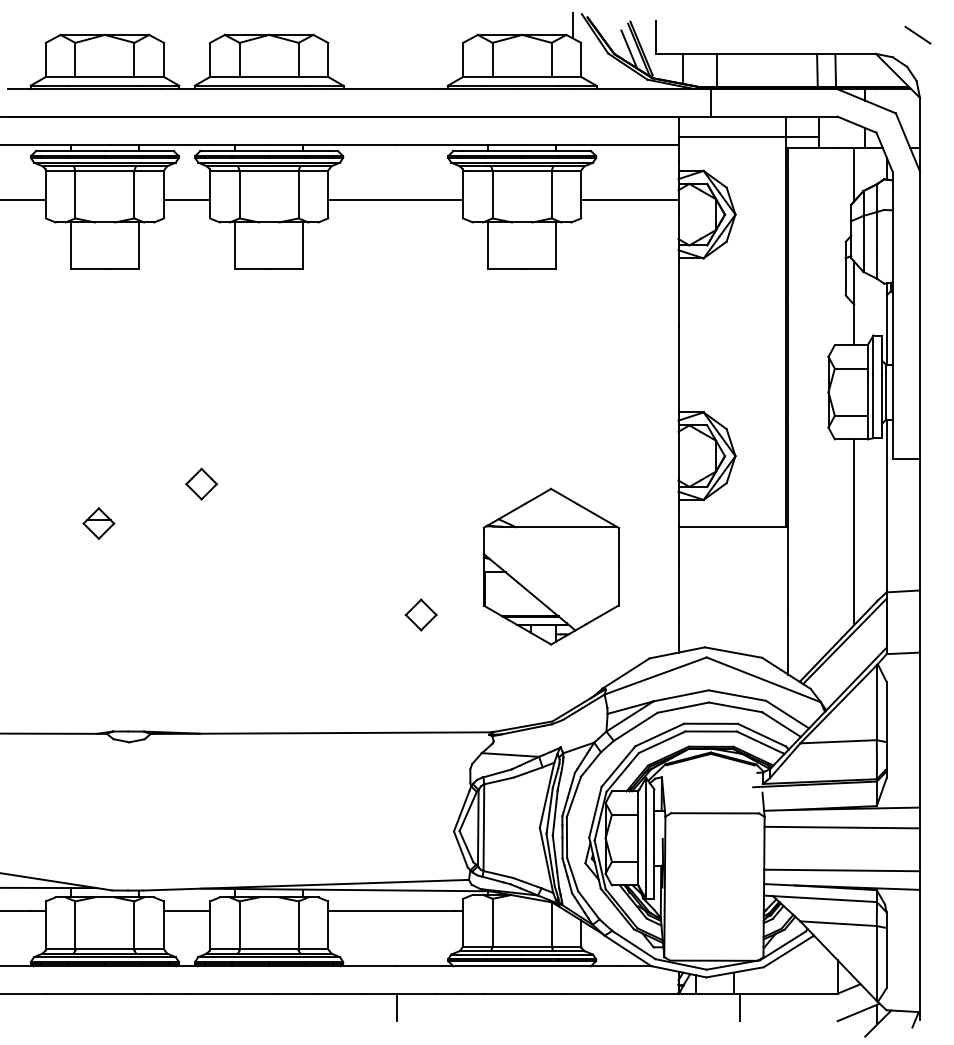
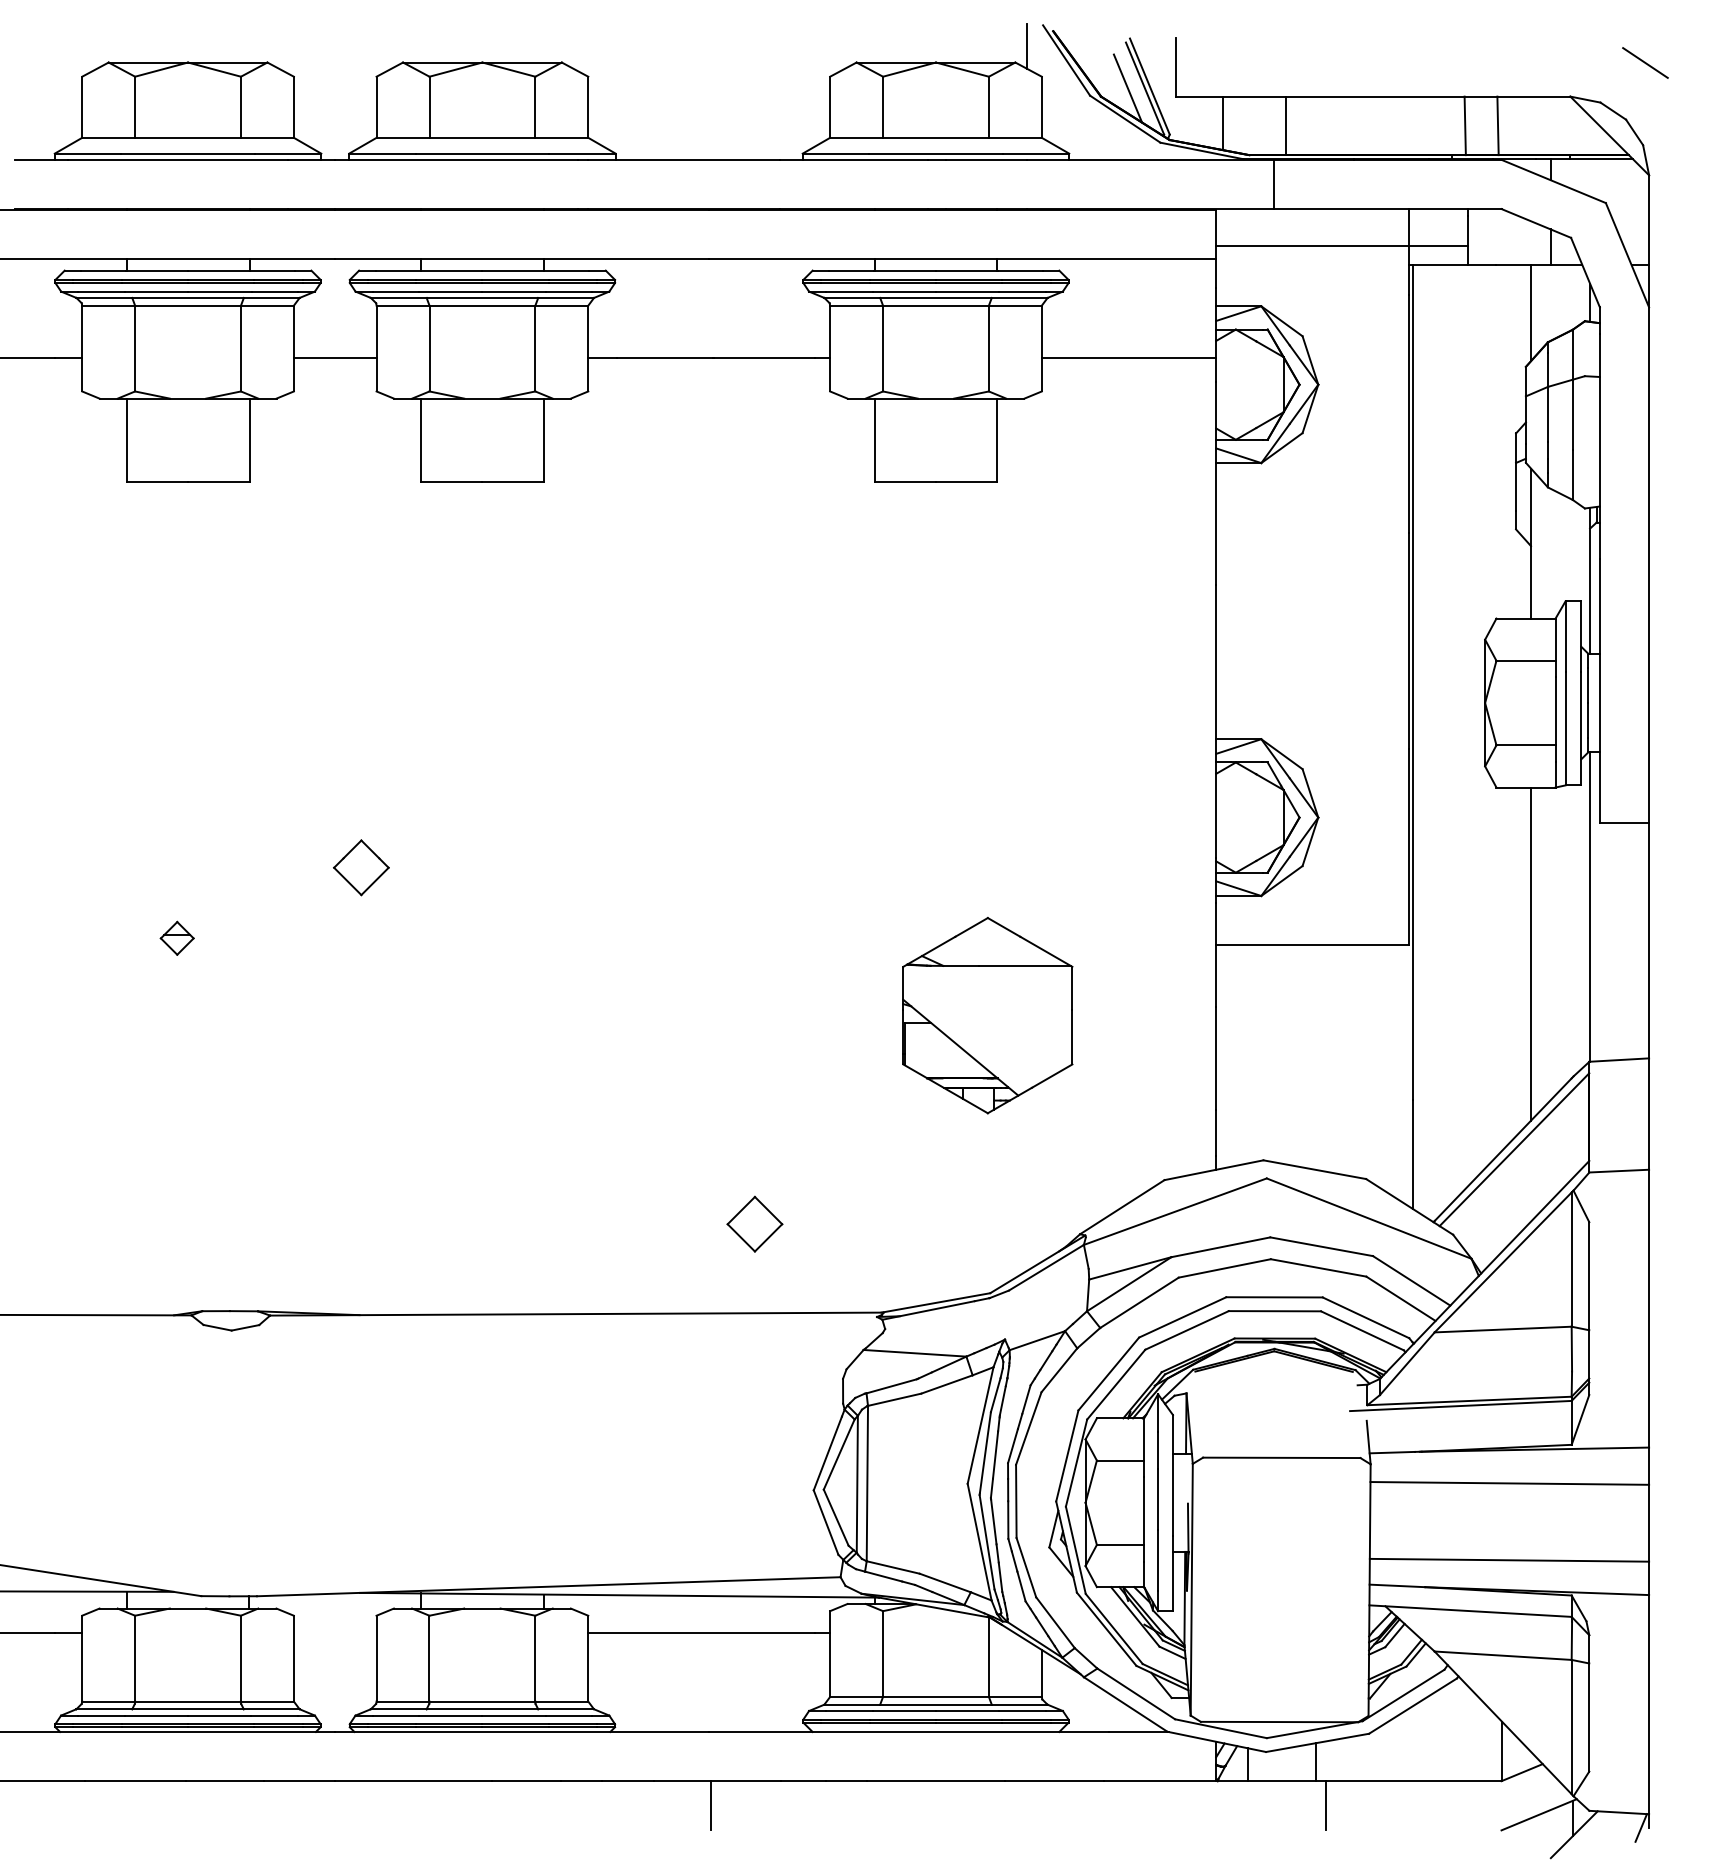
part: (98, 523) -> (176, 938), size x0.6
part: (550, 566) -> (986, 1015), size x0.7
part: (420, 614) -> (753, 1223), moved
line: (186, 911) -> (334, 1633), removed

